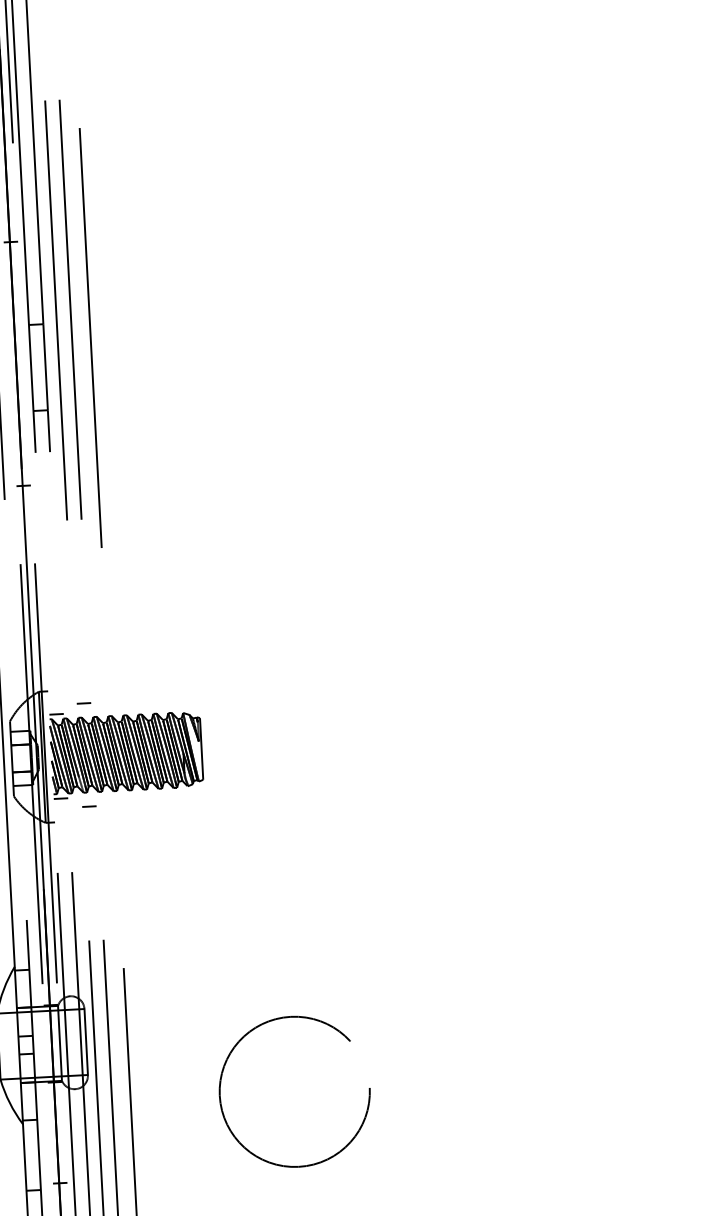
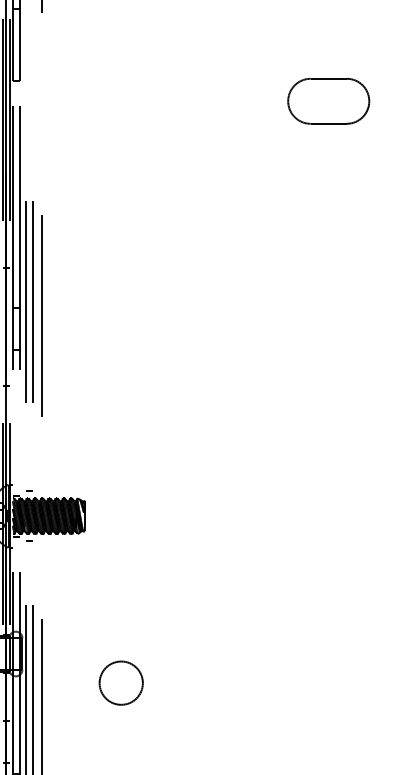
circle: (295, 1092) -> (121, 683), size x0.6

